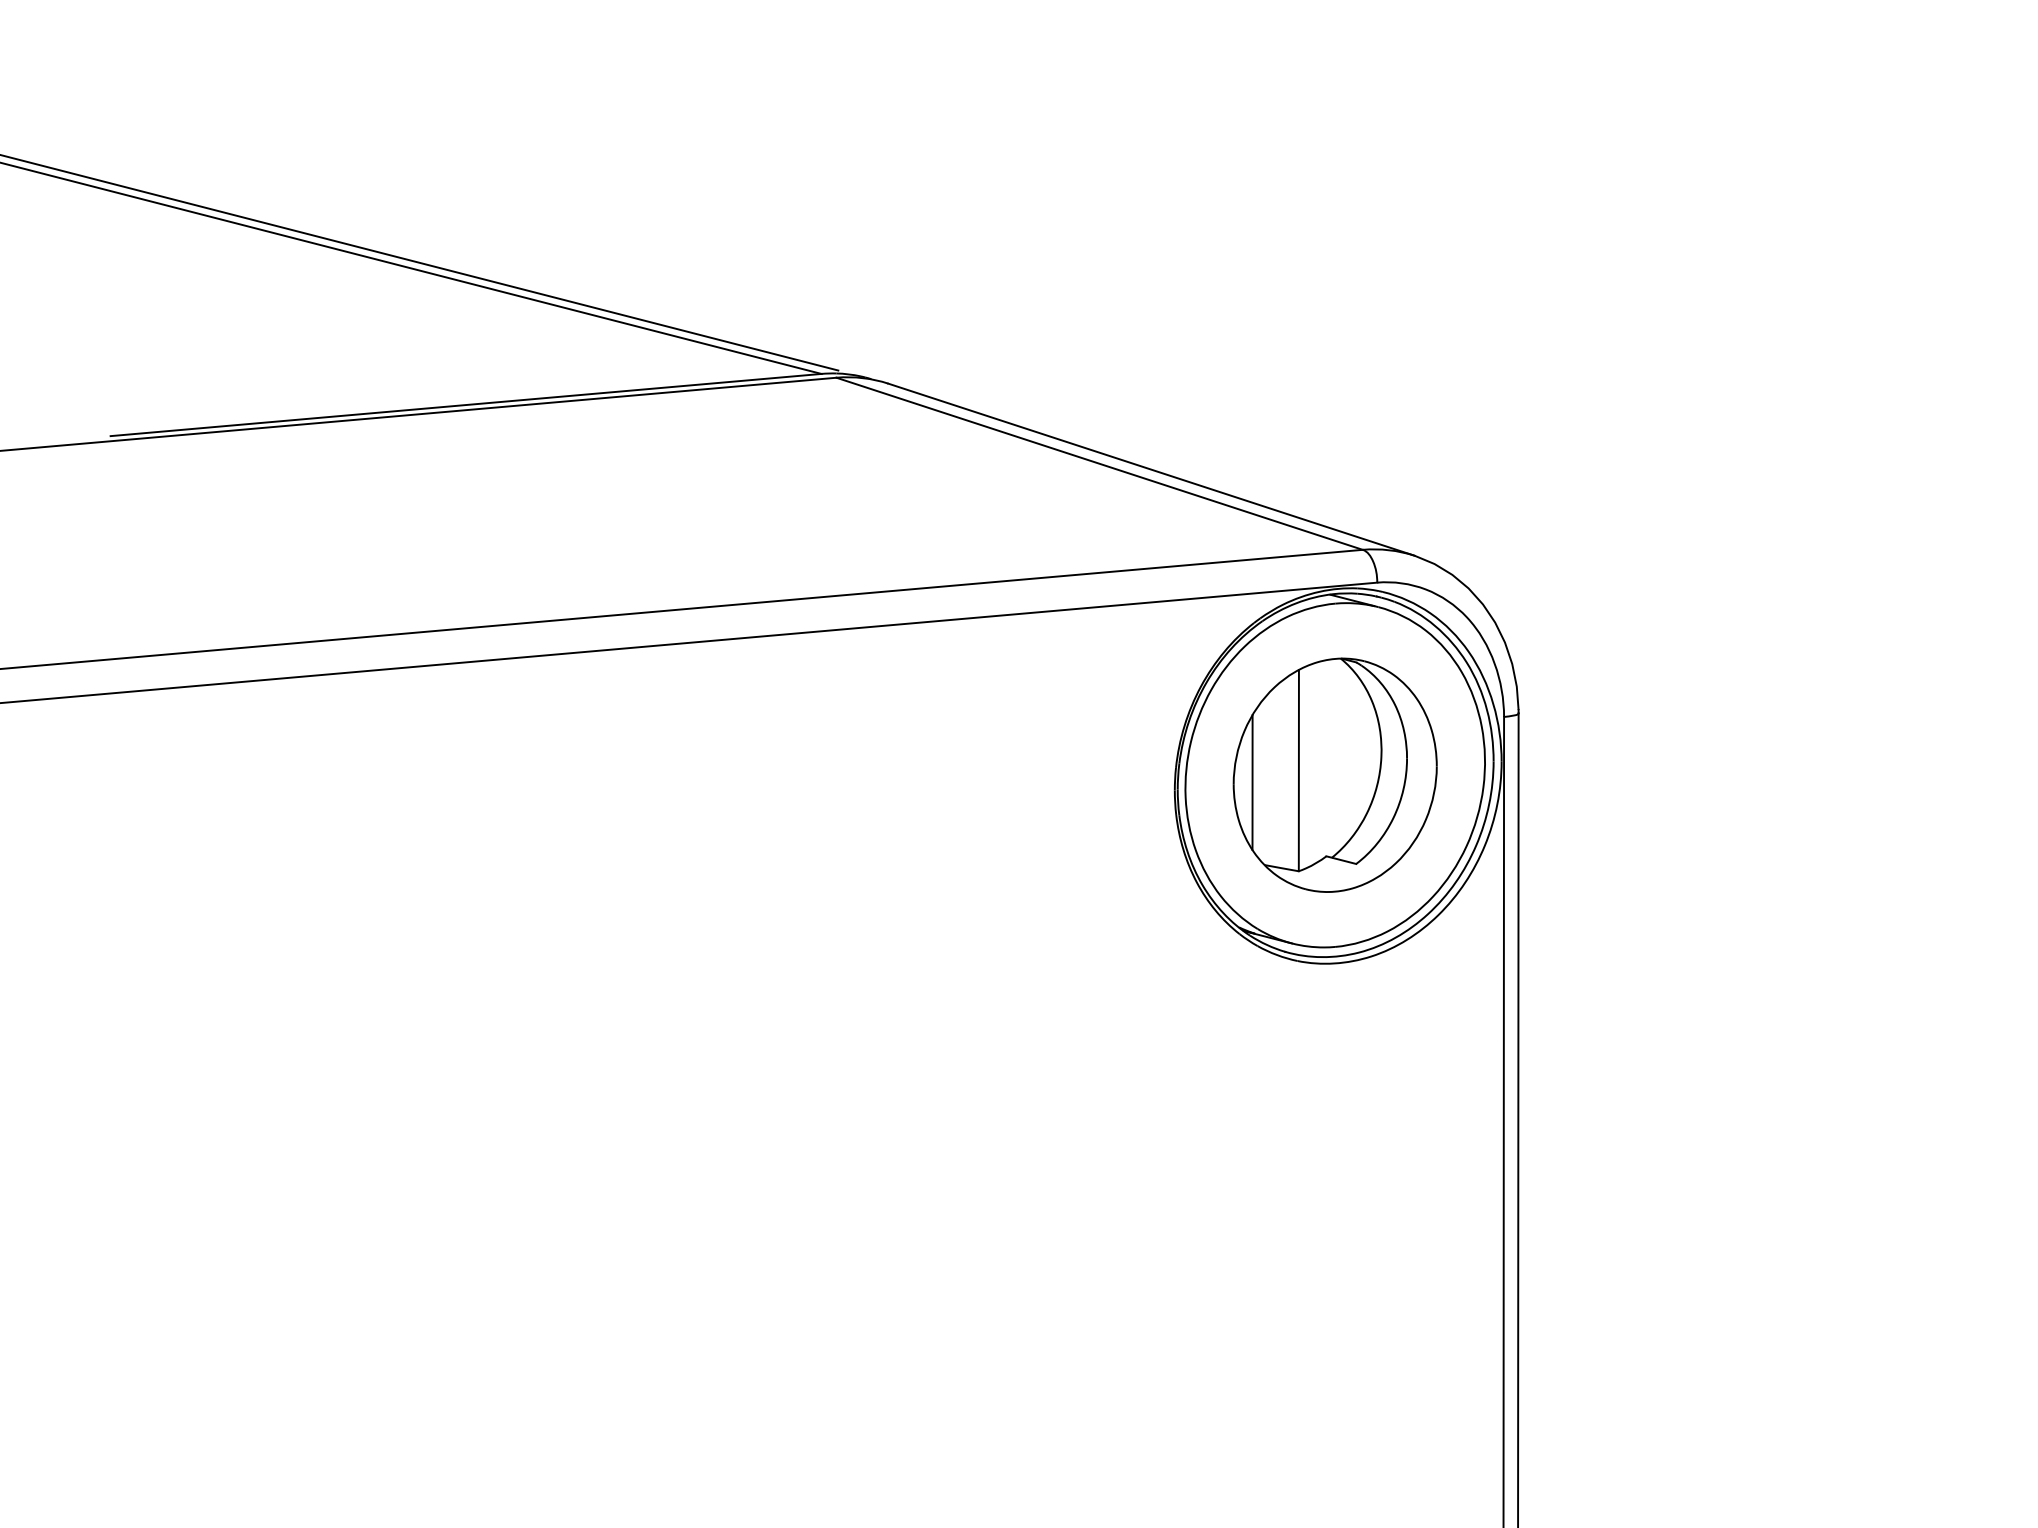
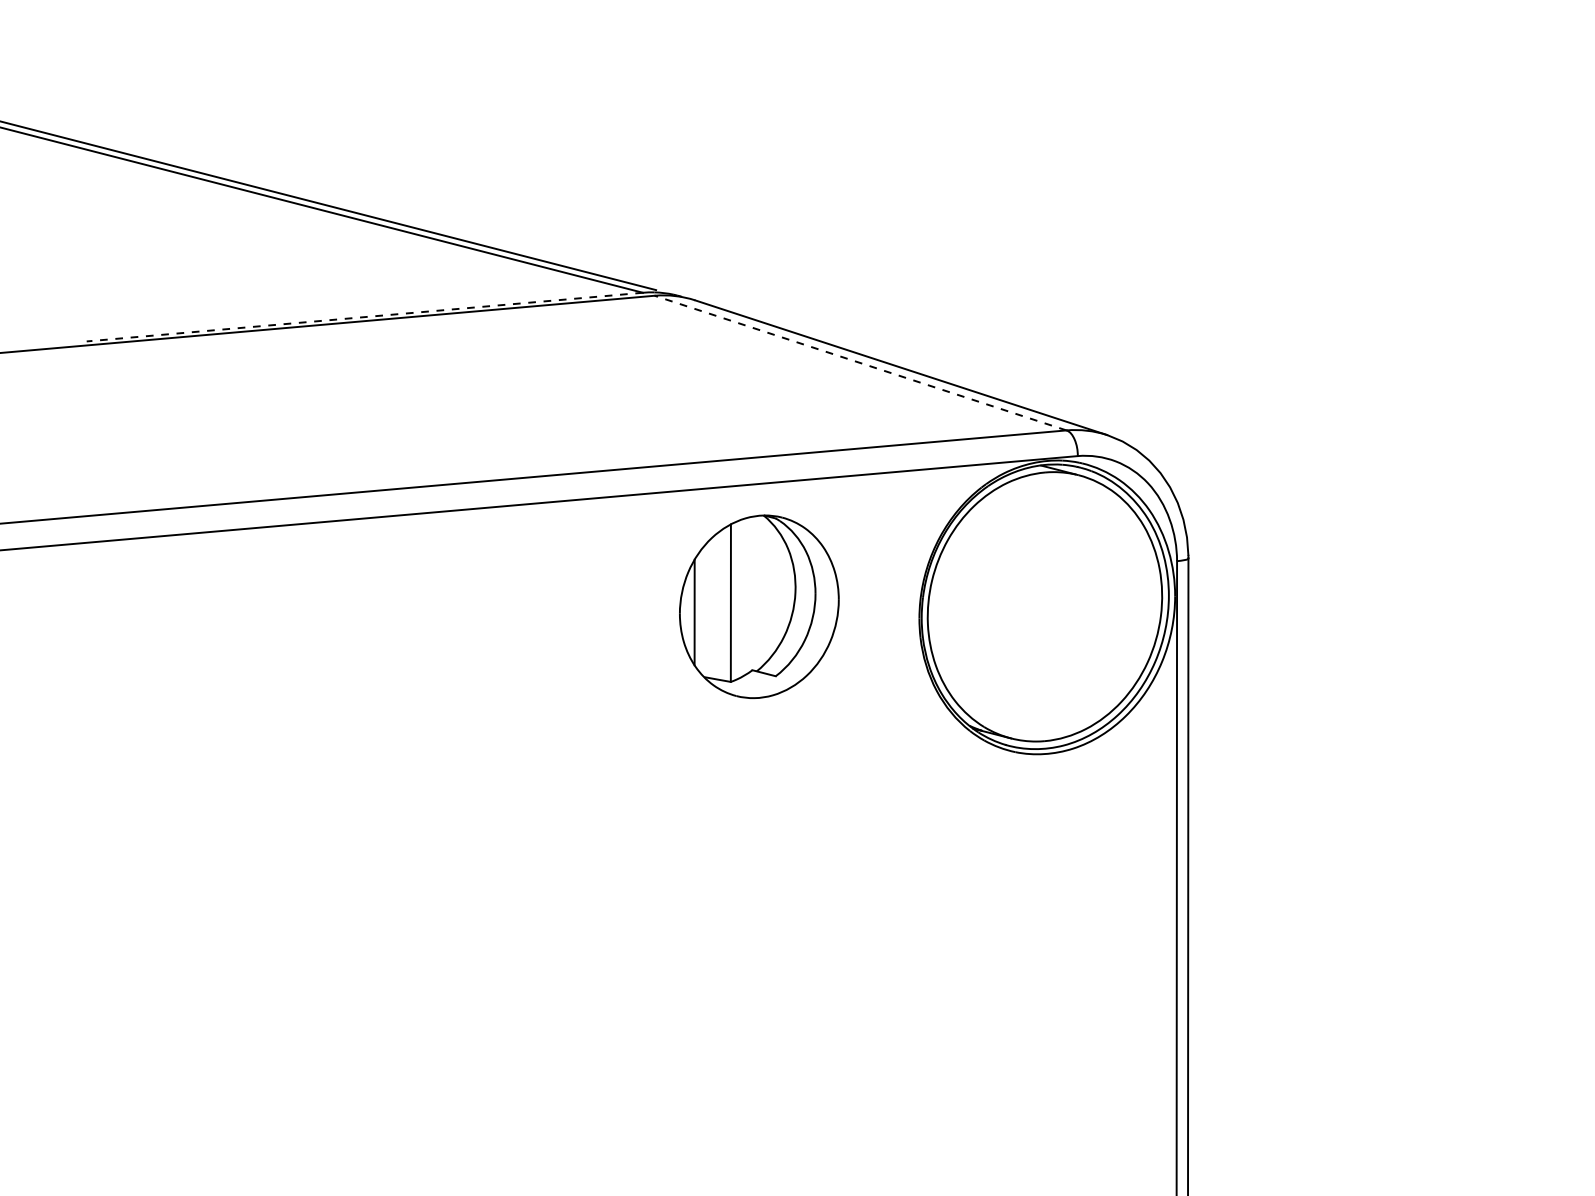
line: (466, 405) -> (365, 317), solid -> dashed
line: (1099, 463) -> (860, 362), solid -> dashed
part: (1334, 774) -> (758, 606), moved

